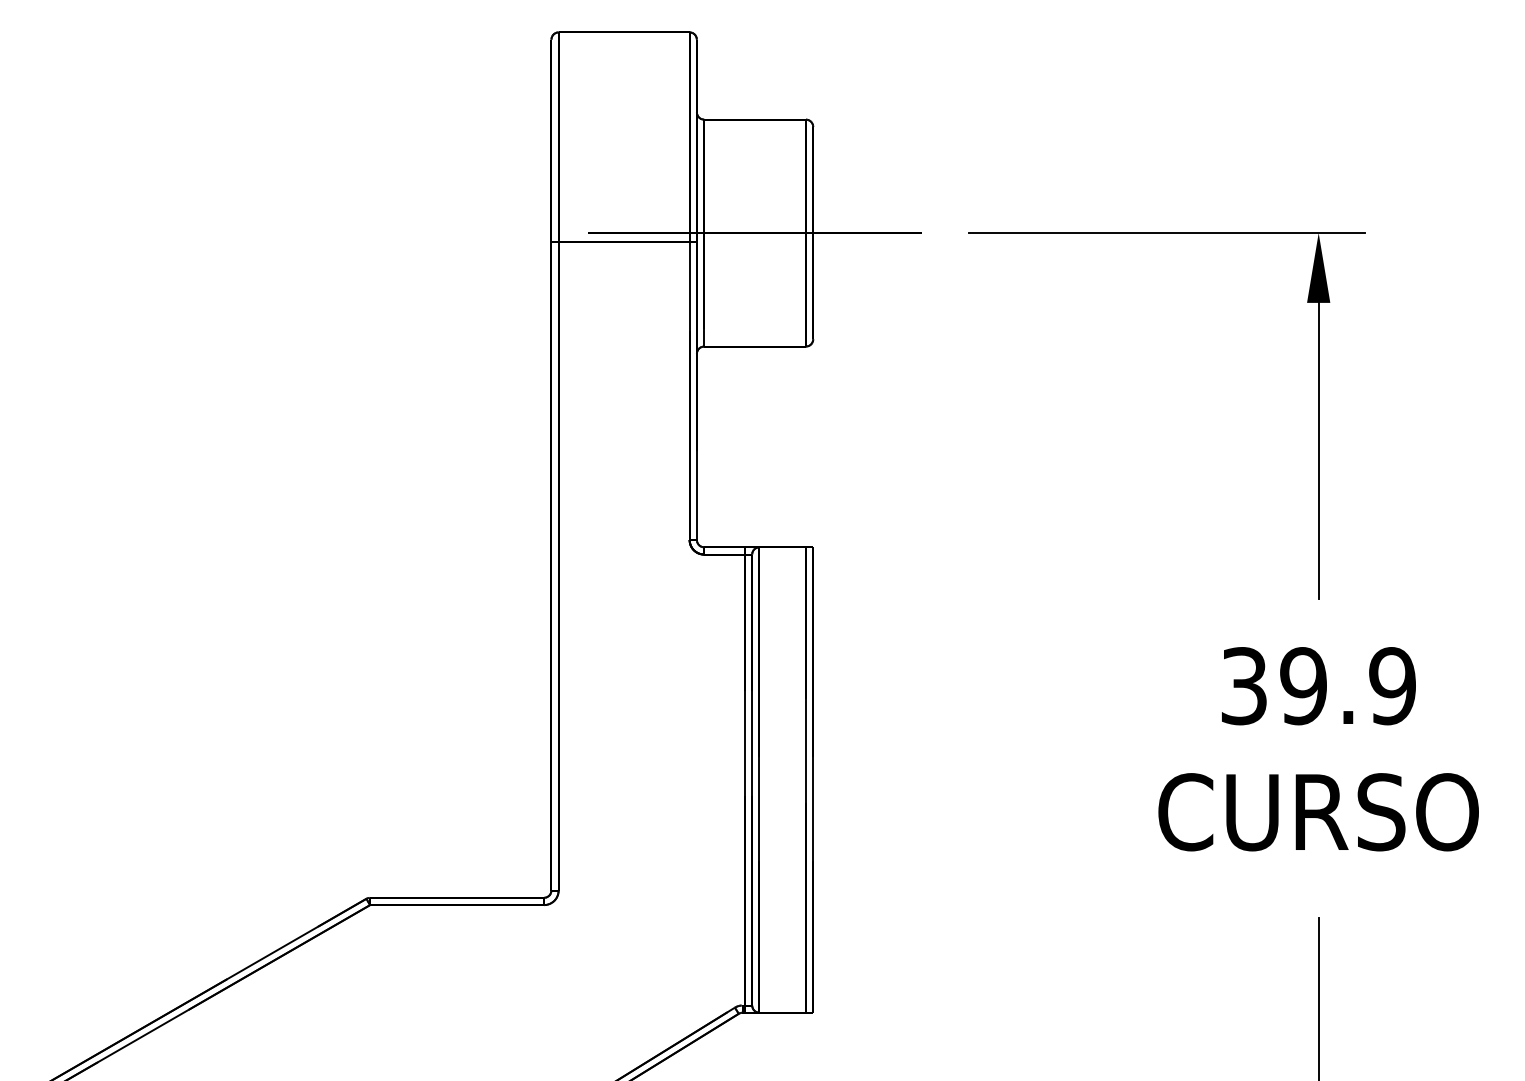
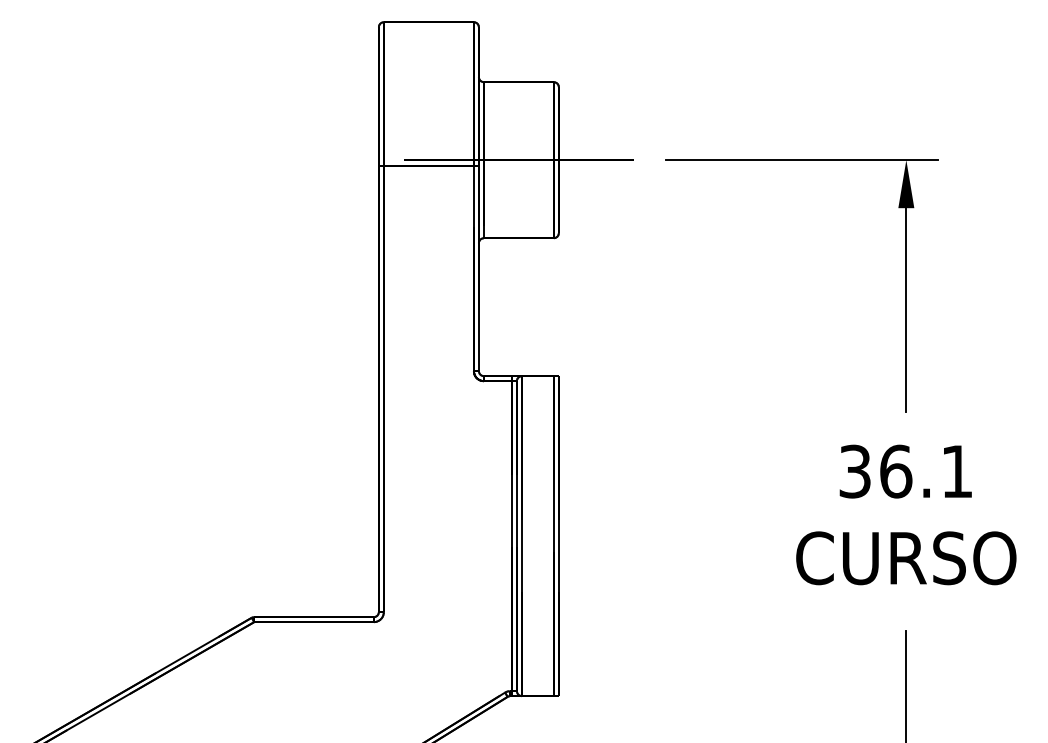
text: (1348, 685) -> (926, 471), 39.9 -> 36.1

